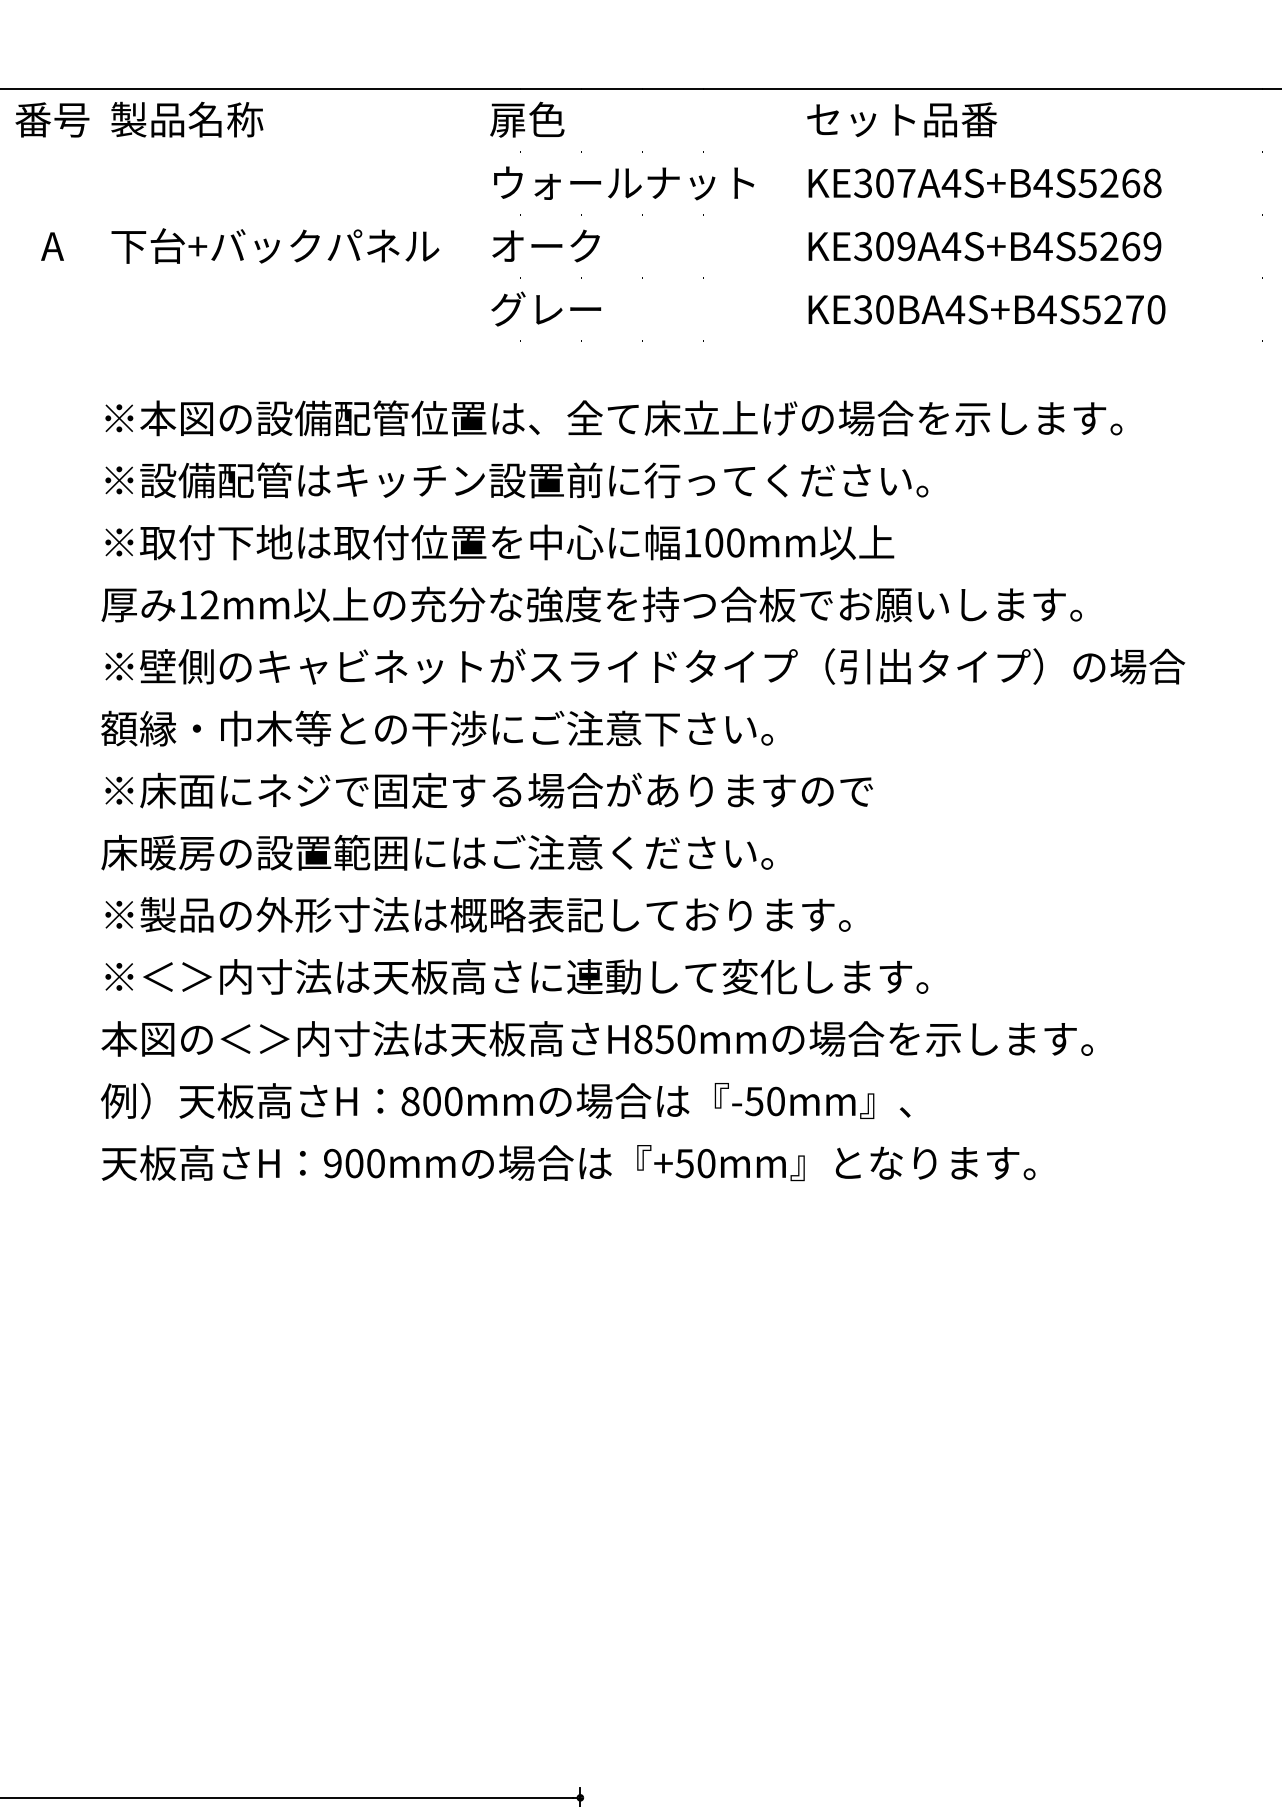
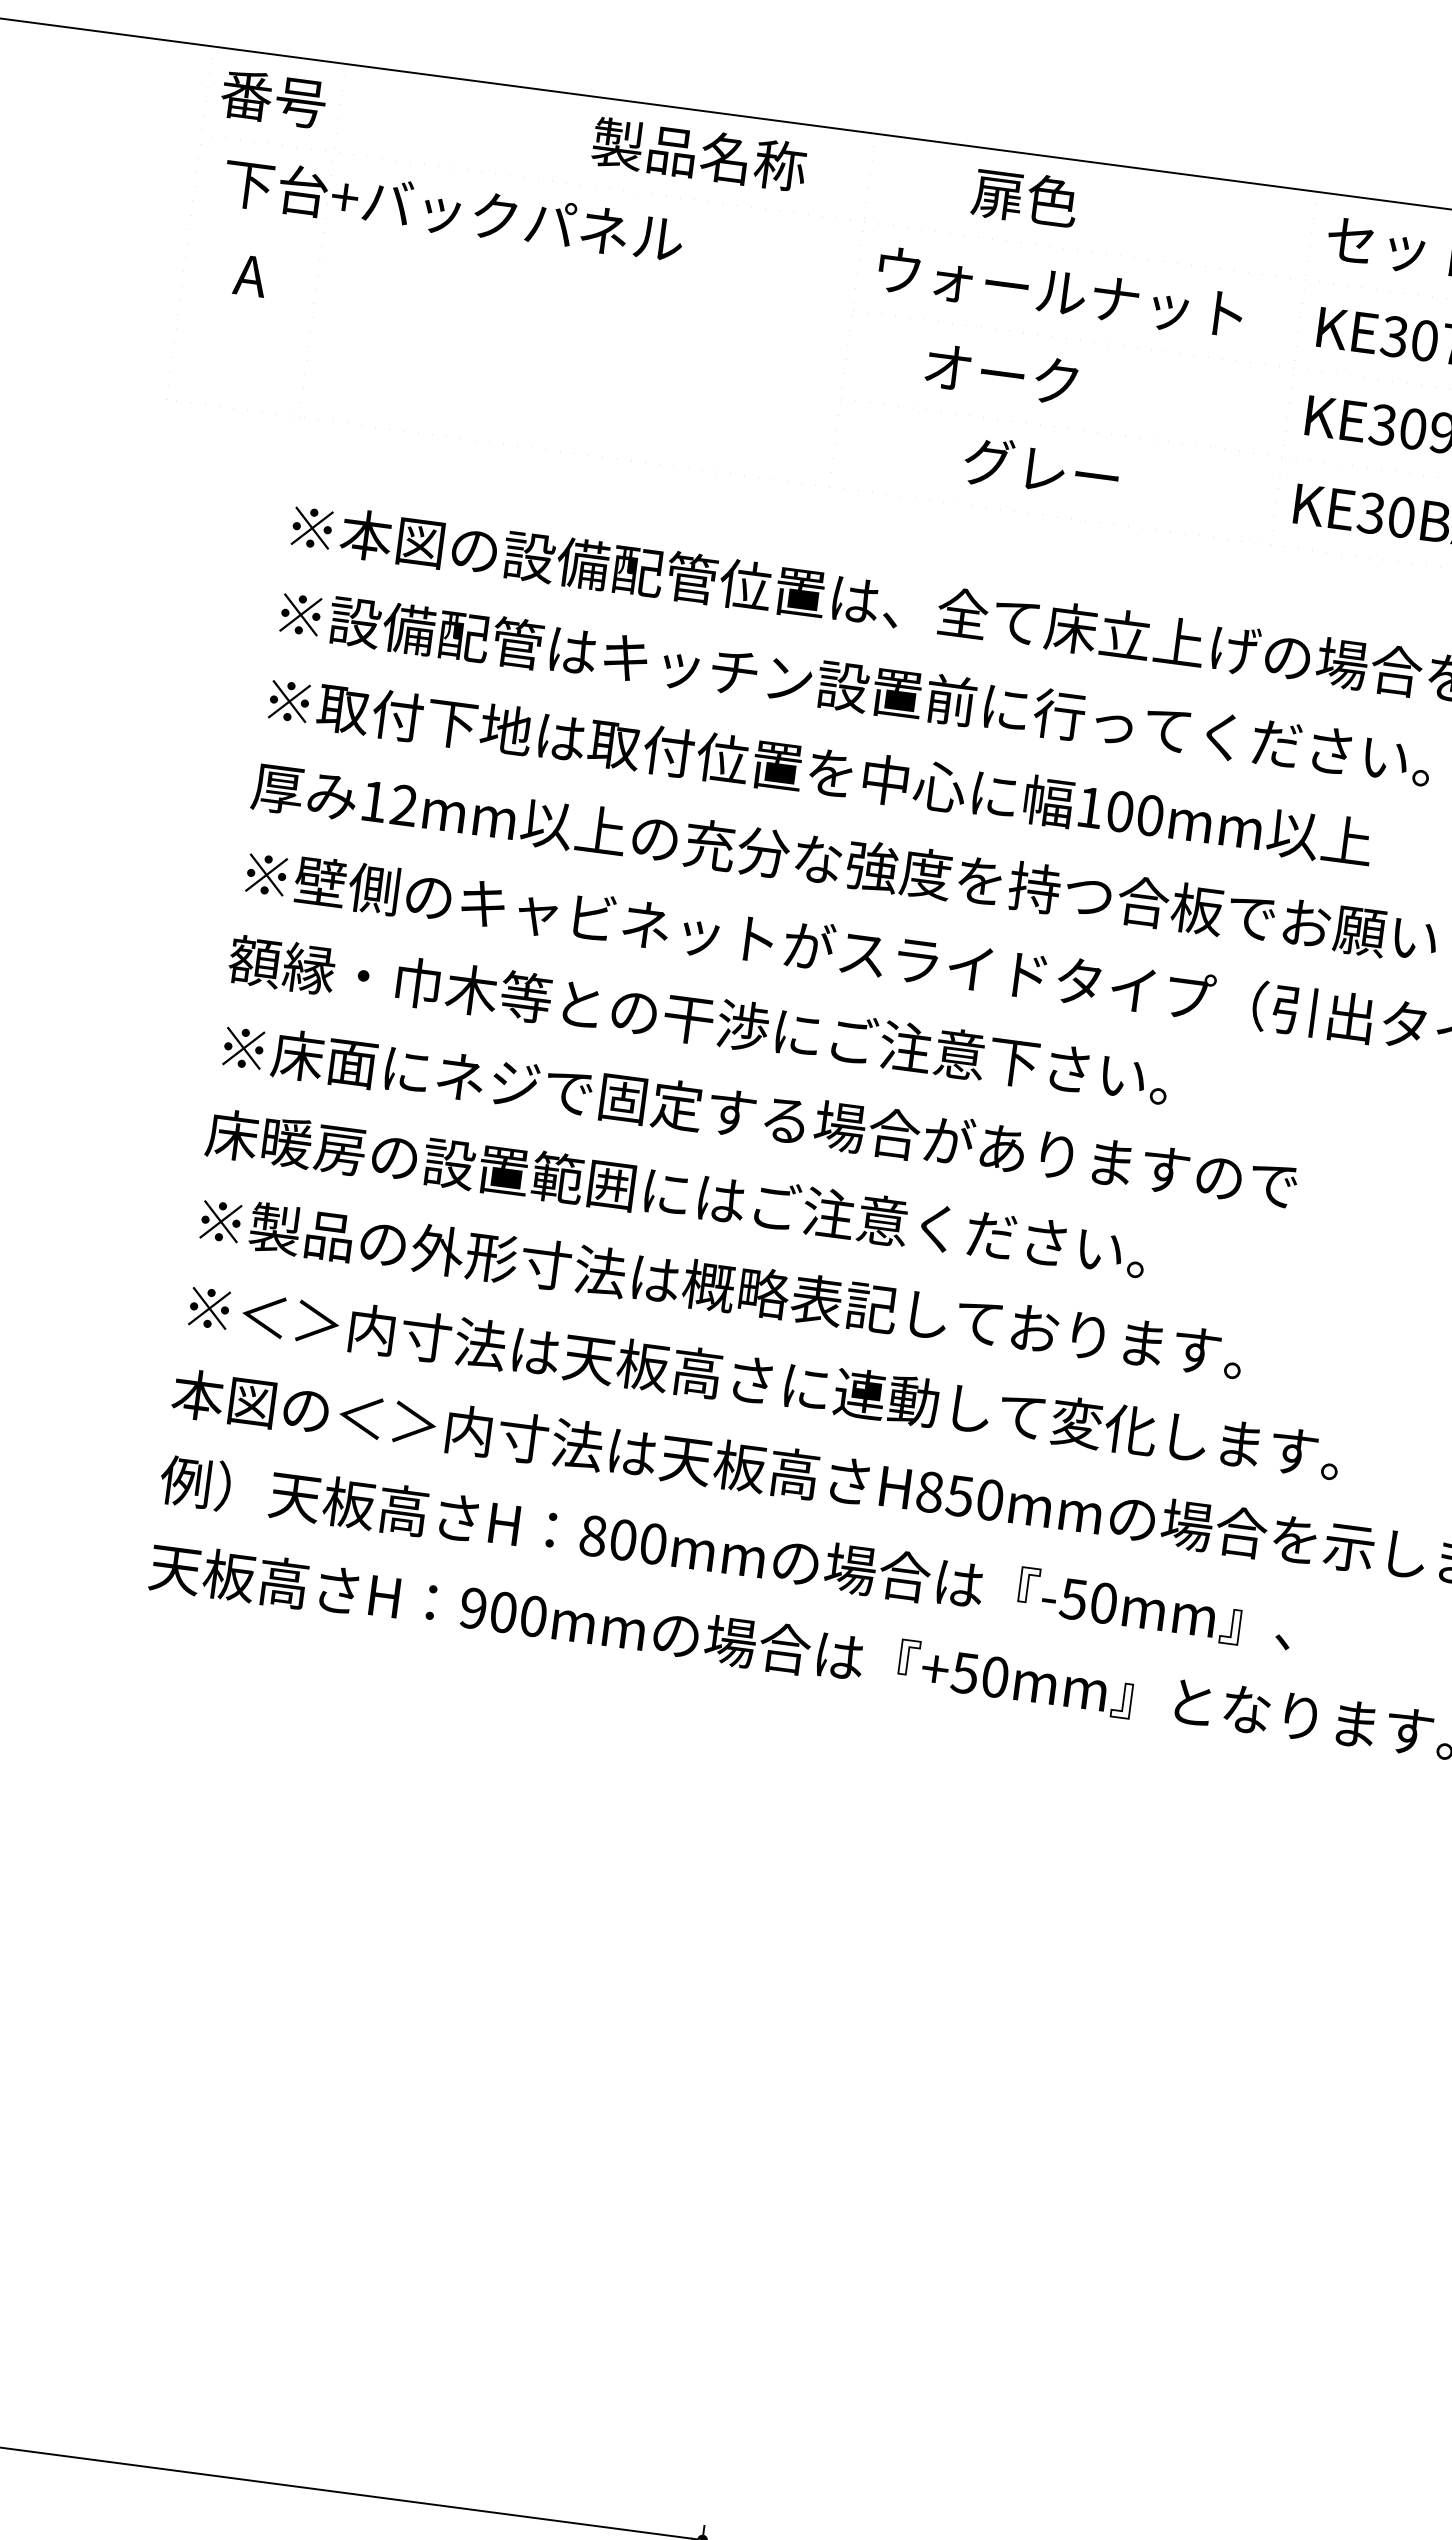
text: (187, 119) -> (699, 154), moved
text: (527, 119) -> (1025, 197), moved
text: (275, 245) -> (453, 210), moved
text: (545, 245) -> (1000, 373), moved
text: (546, 308) -> (1042, 468), moved

